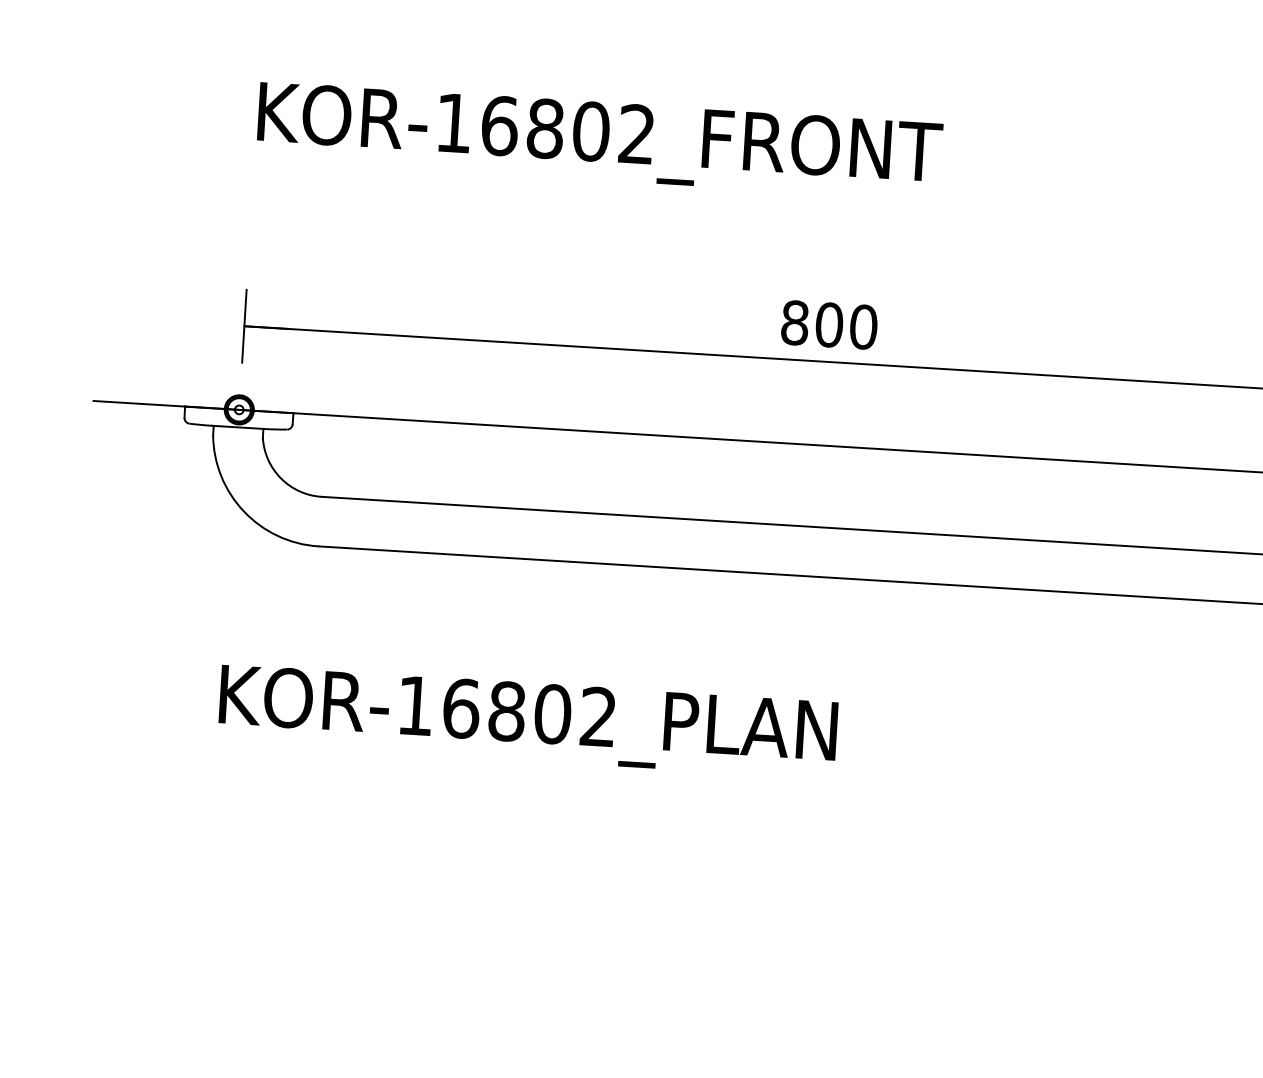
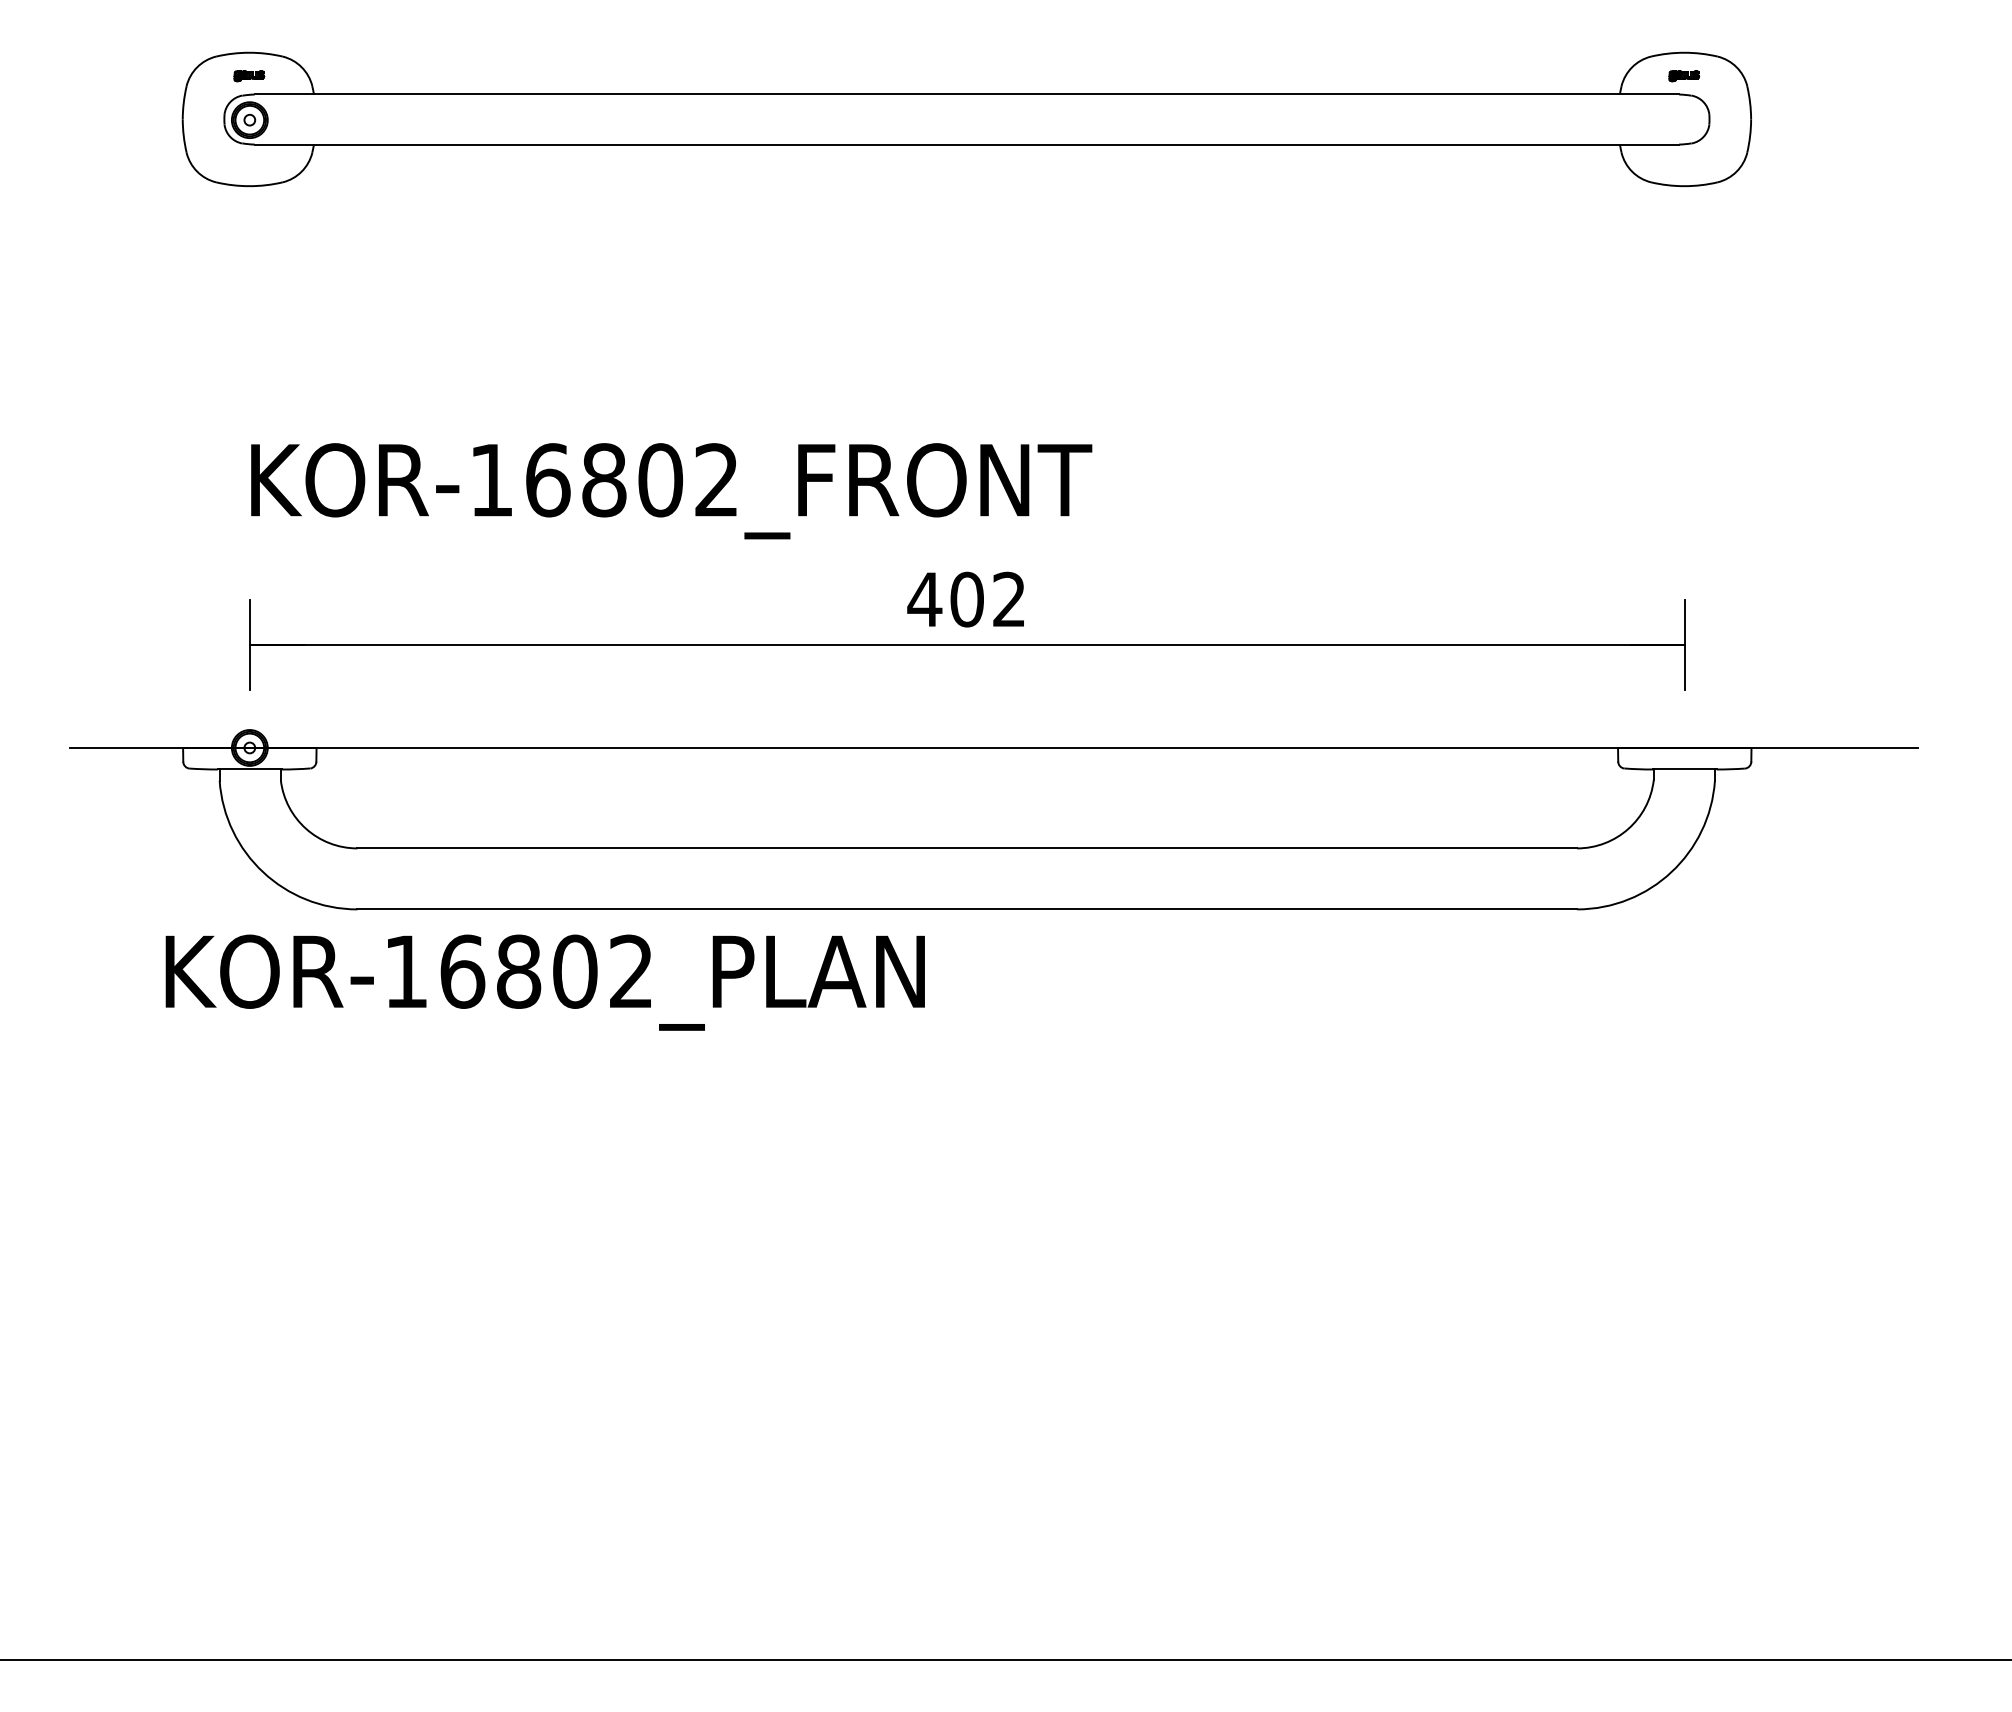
text: (599, 141) -> (671, 491), moved
text: (828, 324) -> (966, 599), 800 -> 402
text: (527, 721) -> (544, 982), moved

